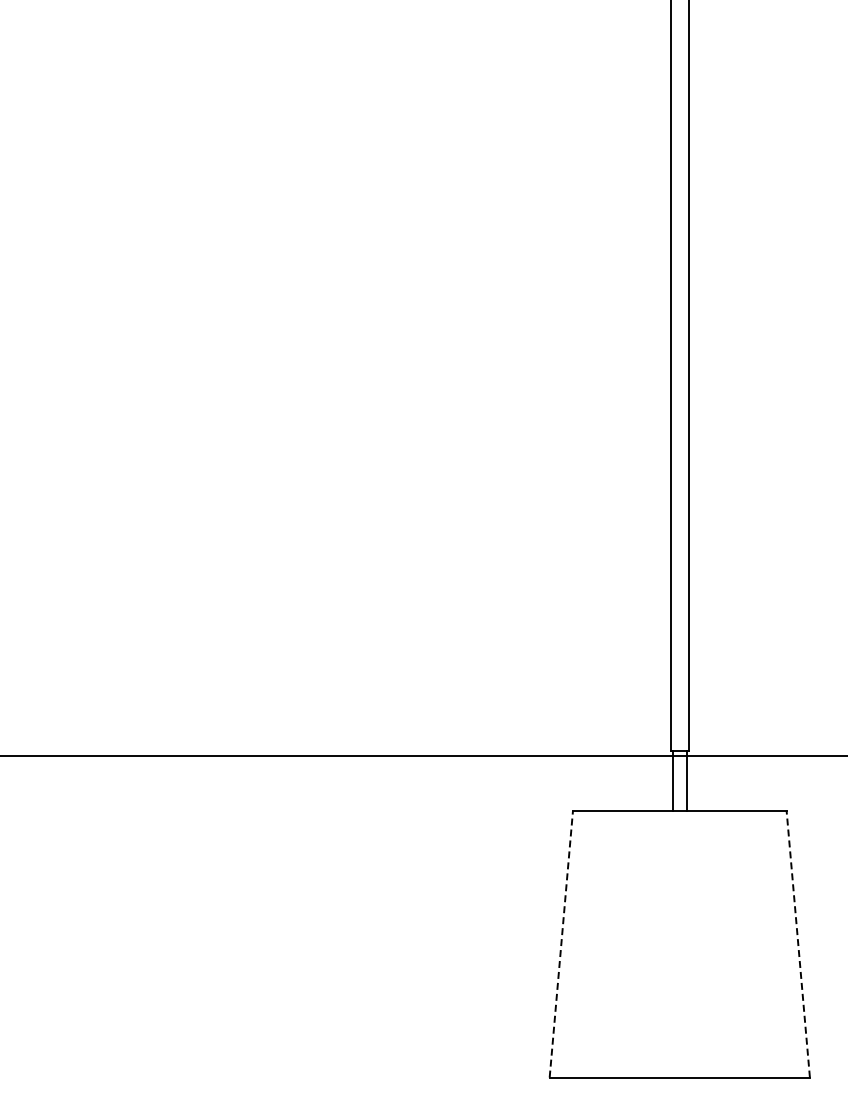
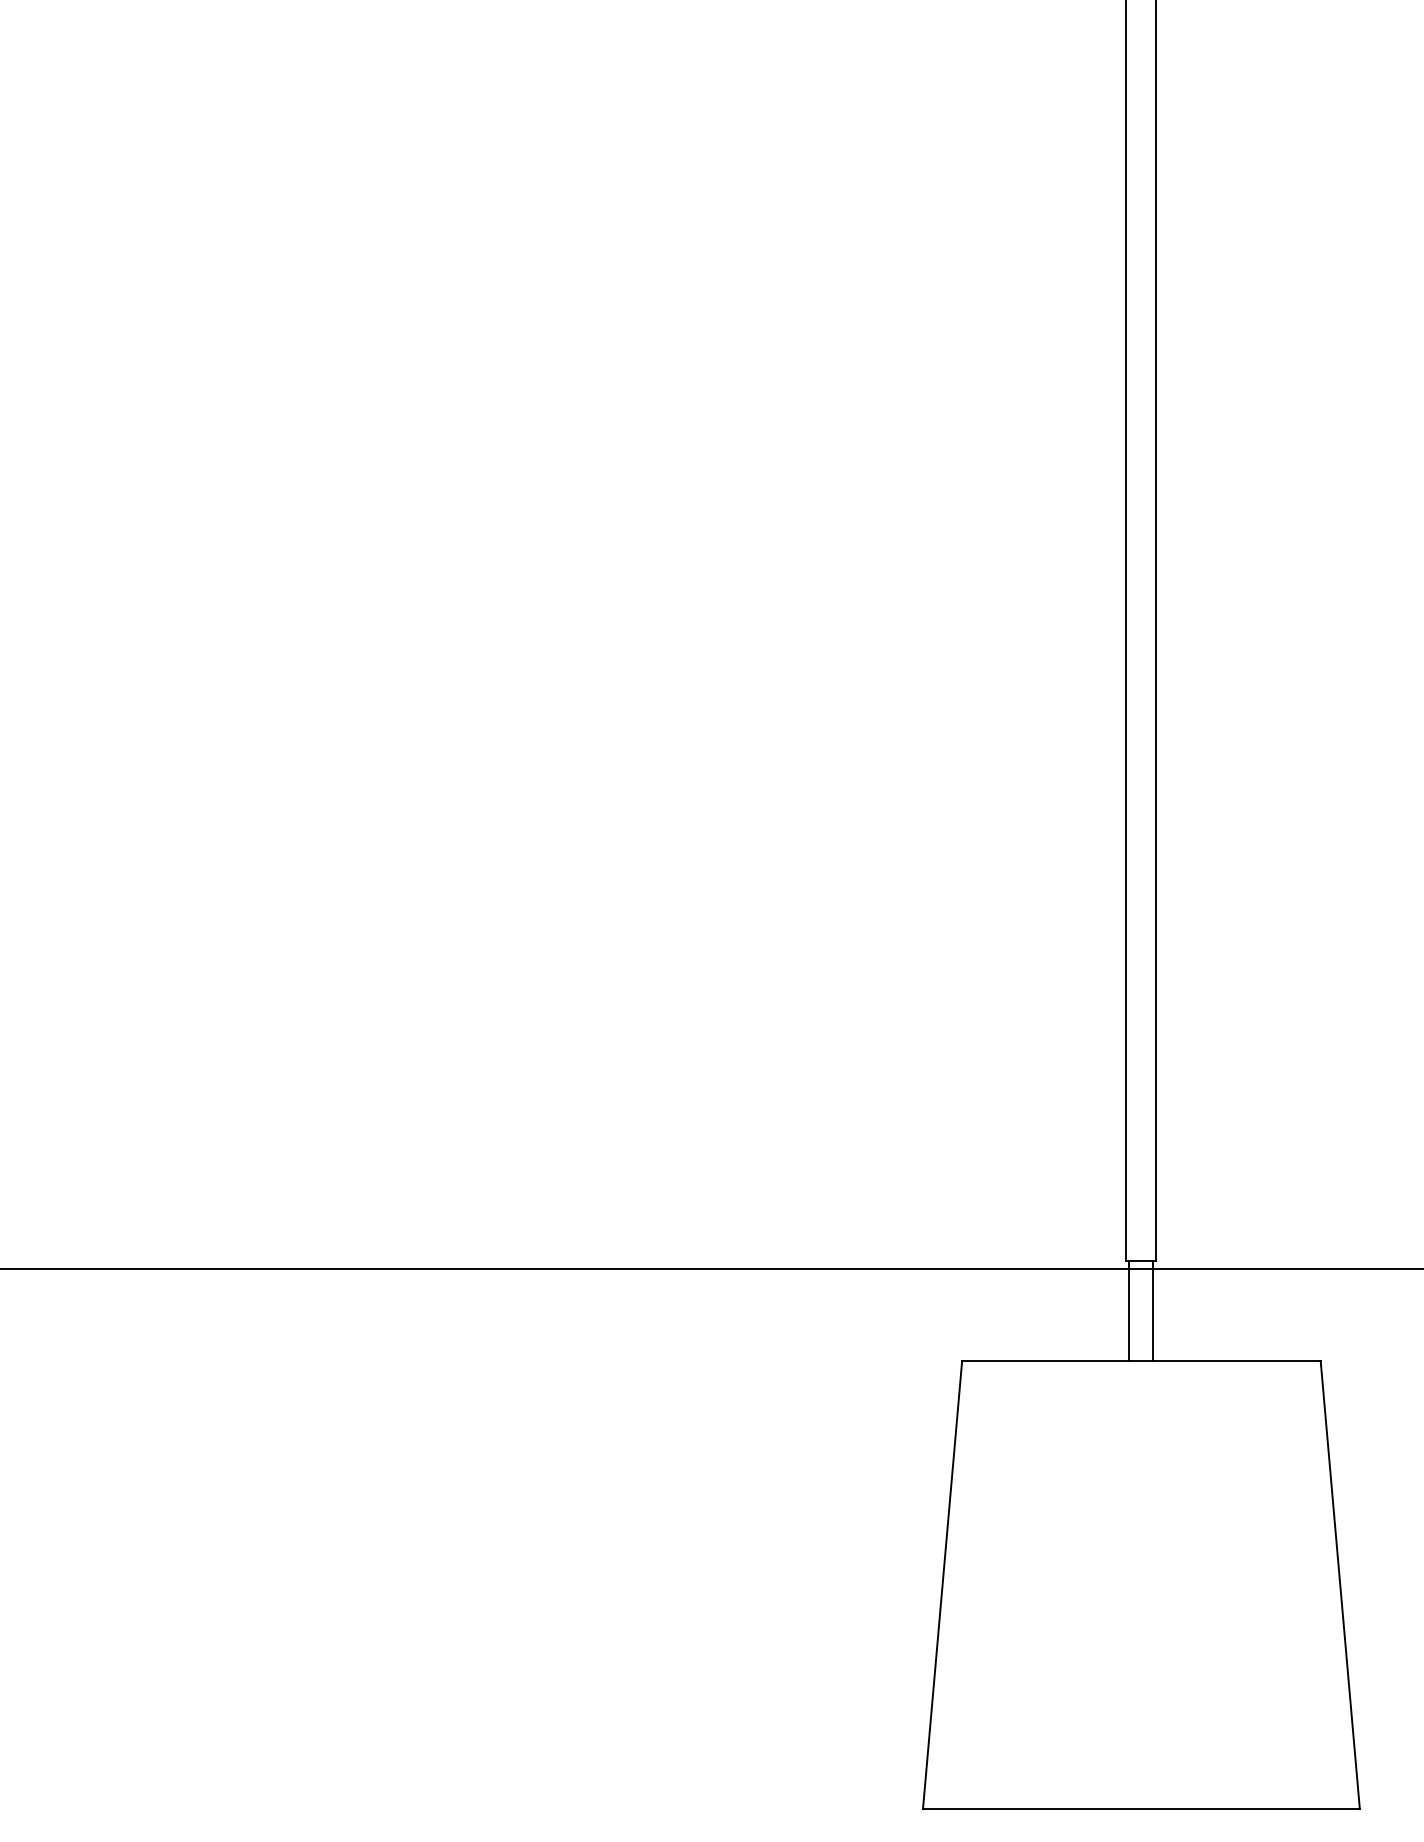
line: (561, 944) -> (942, 1585), dashed -> solid
line: (798, 944) -> (1340, 1585), dashed -> solid

